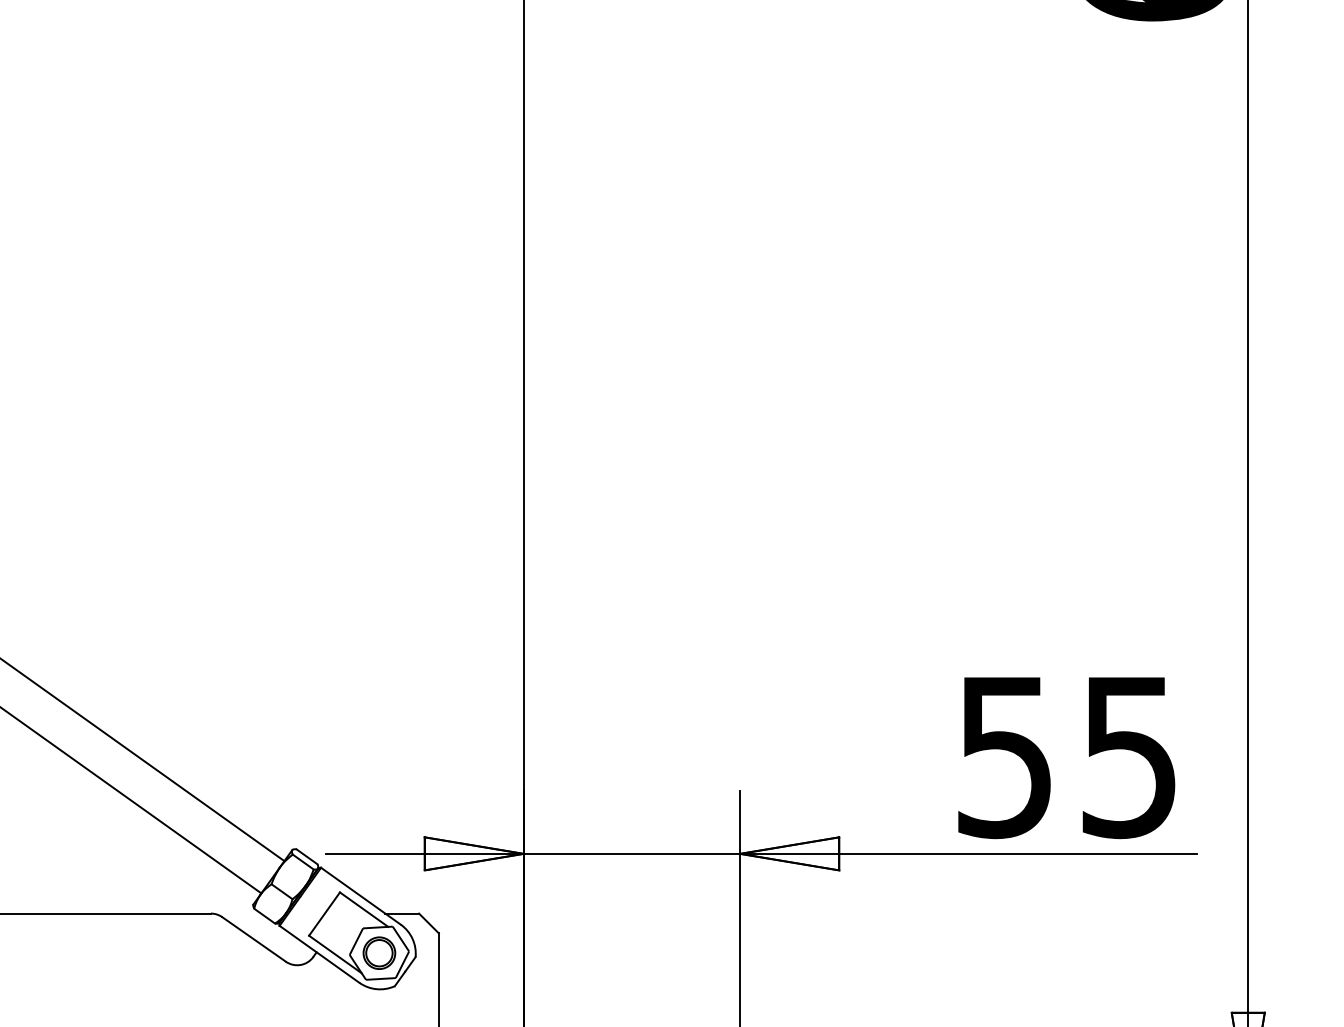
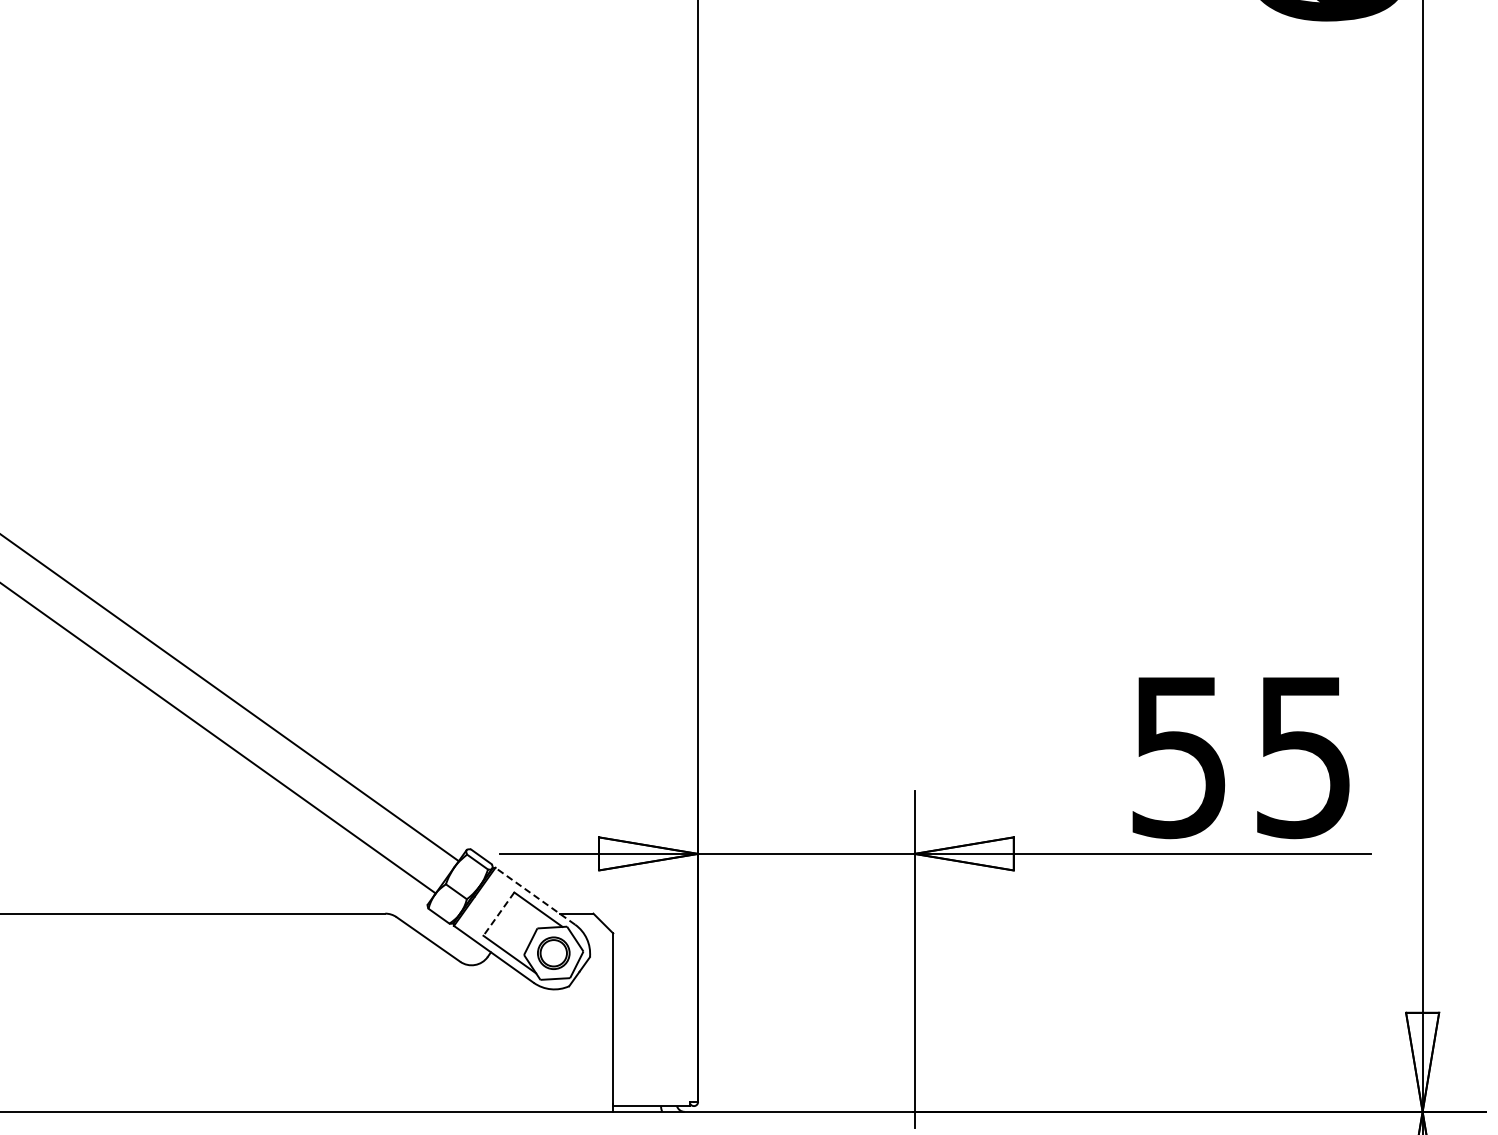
line: (361, 896) -> (535, 896), solid -> dashed
line: (324, 914) -> (498, 914), solid -> dashed

